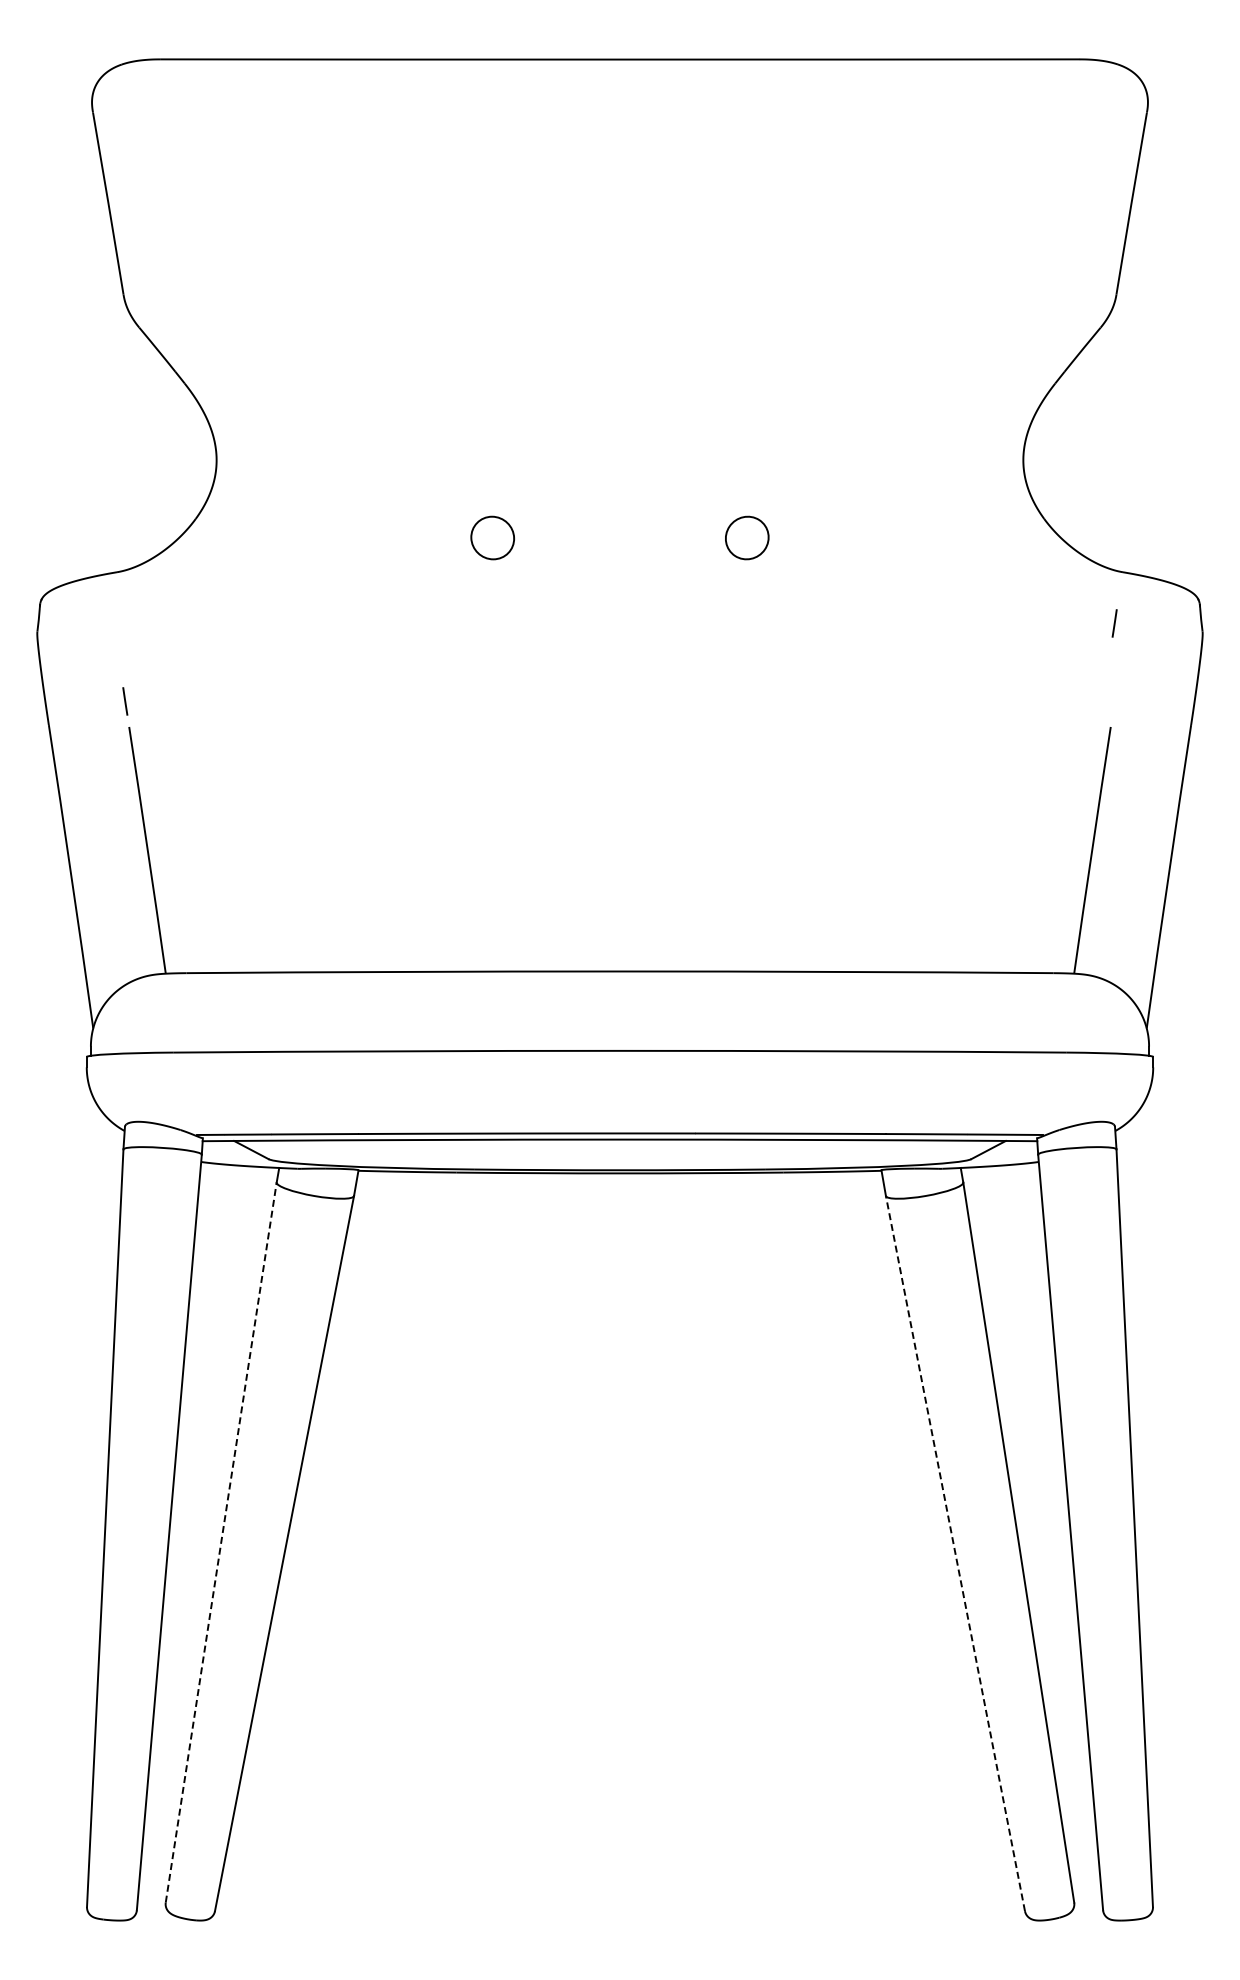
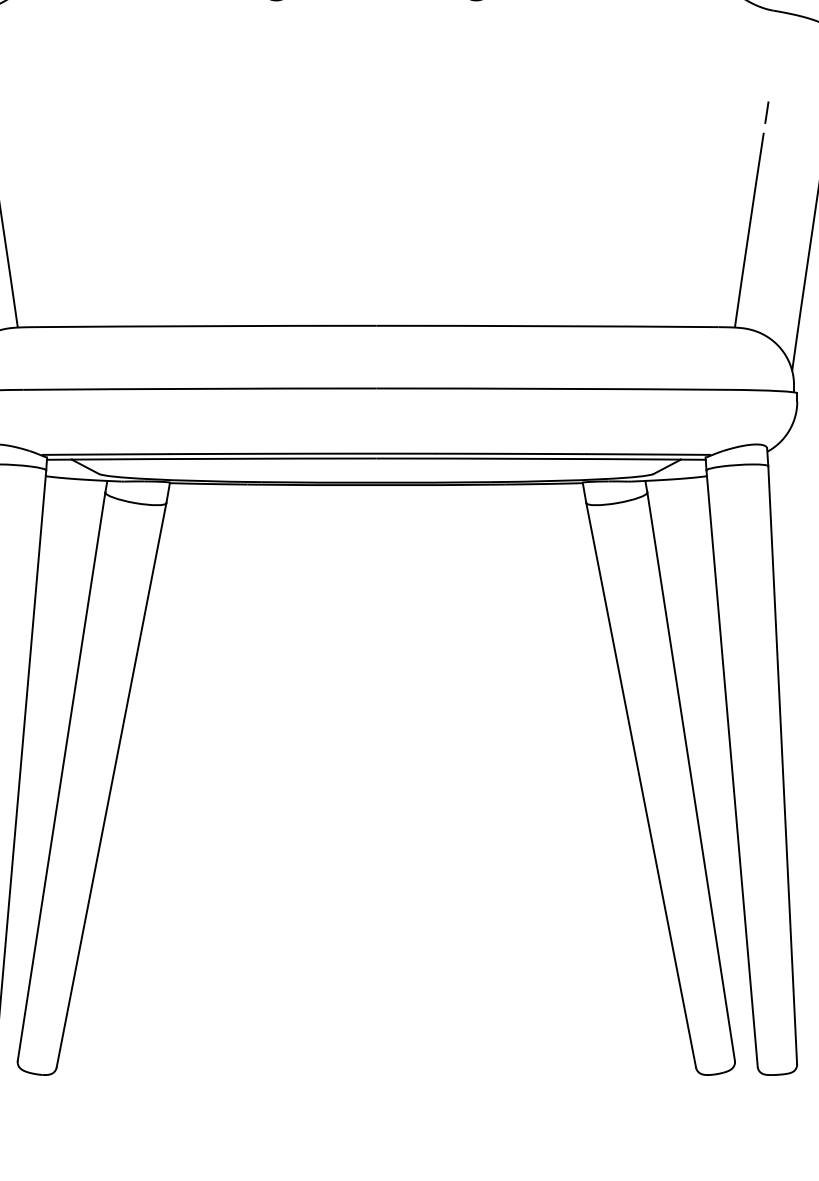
line: (1114, 623) -> (766, 112), moved
line: (221, 1542) -> (61, 776), dashed -> solid
line: (955, 1553) -> (641, 785), dashed -> solid

